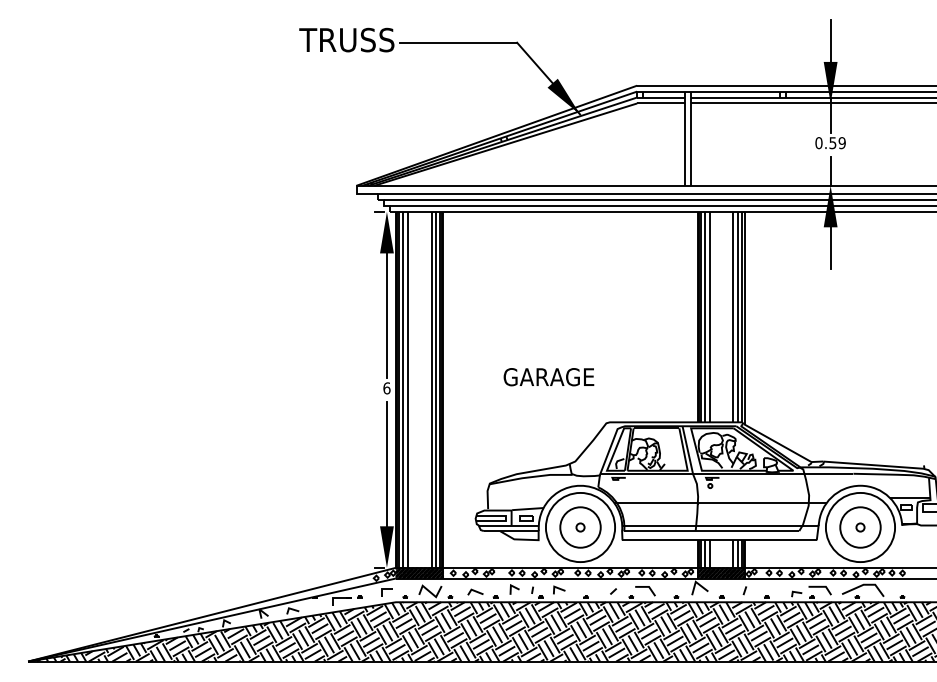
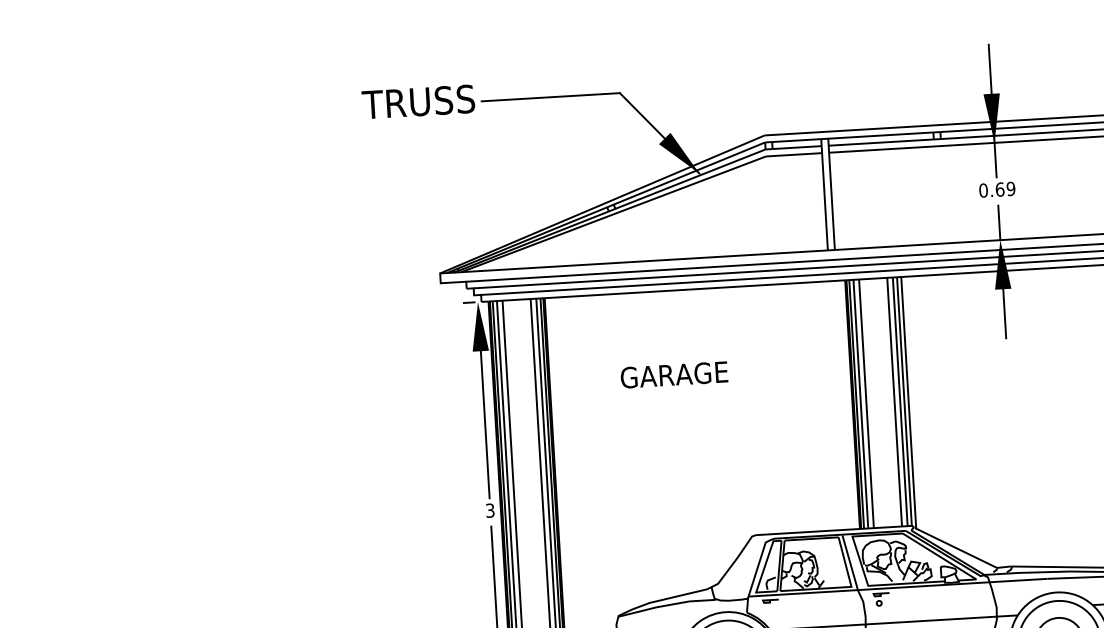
text: (832, 143) -> (999, 190), 0.59 -> 0.69
text: (548, 377) -> (673, 375), moved
text: (386, 388) -> (489, 510), 6 -> 3

